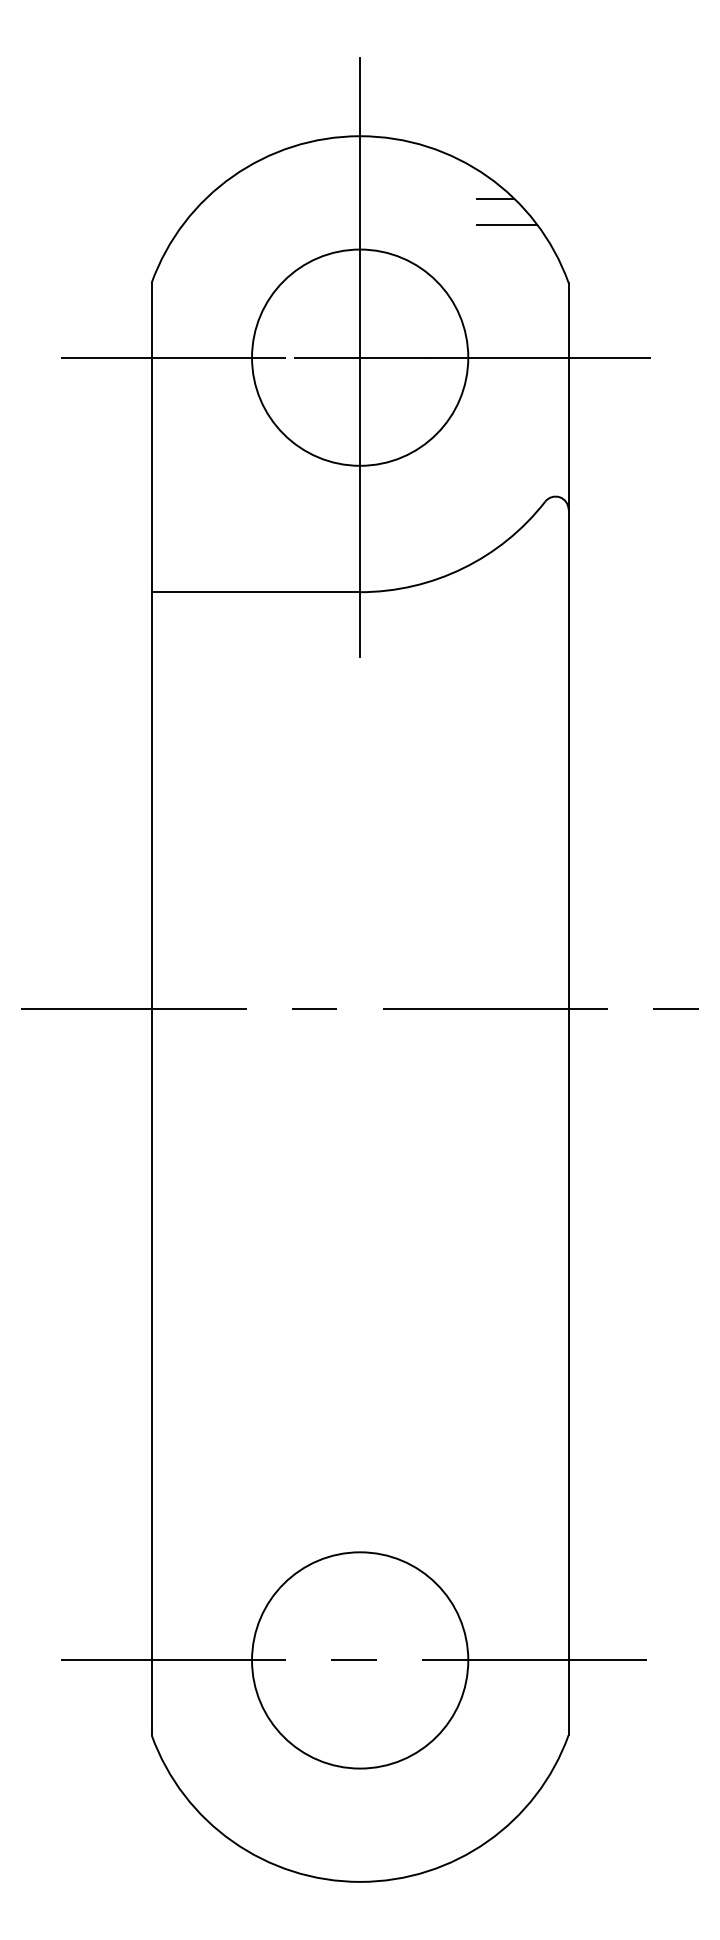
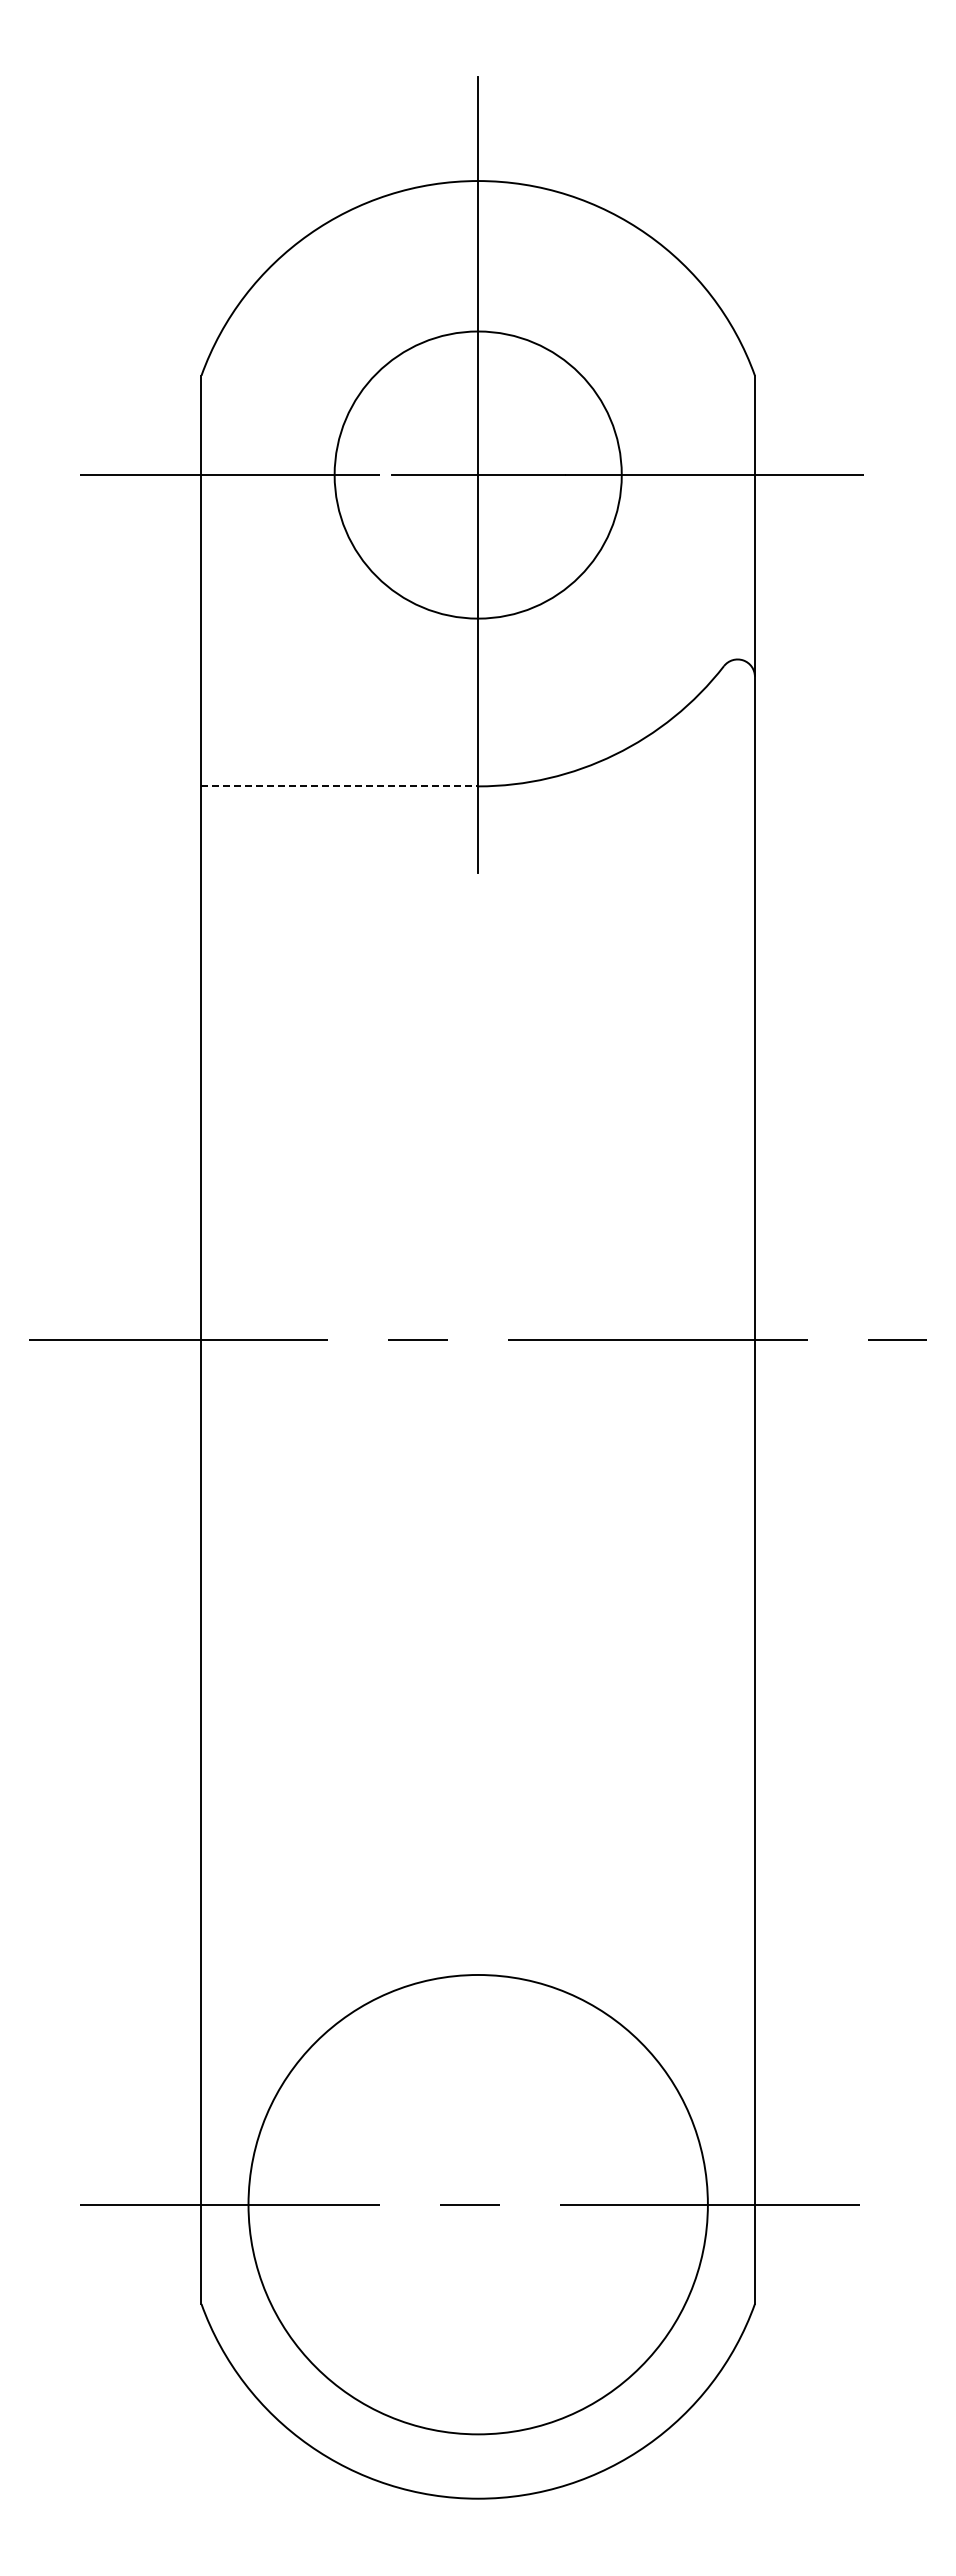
line: (495, 199) -> (657, 264), removed
line: (507, 224) -> (673, 298), removed
line: (256, 592) -> (340, 786), solid -> dashed
circle: (359, 1660) -> (477, 2204), size x1.6

